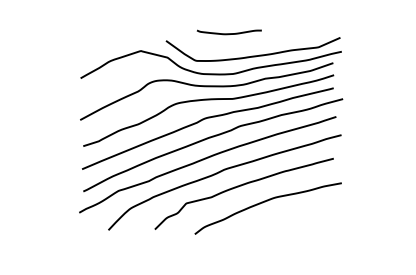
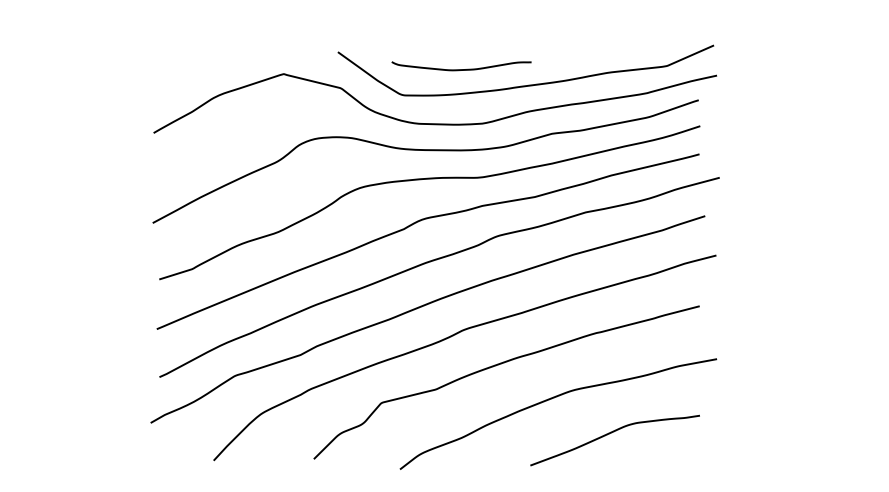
curve: (228, 33) -> (459, 68), moved
curve: (292, 218) -> (610, 435), added

